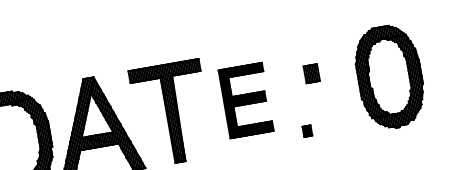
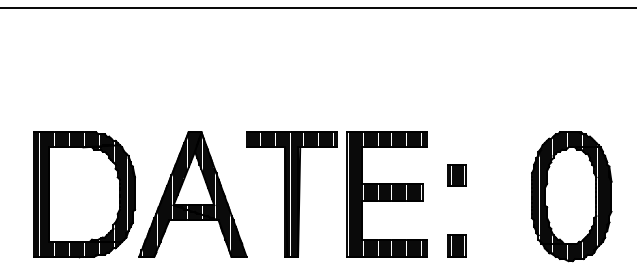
part: (311, 73) -> (456, 175), moved
part: (245, 100) -> (386, 194), size x1.43
part: (306, 130) -> (456, 245), size x1.67

